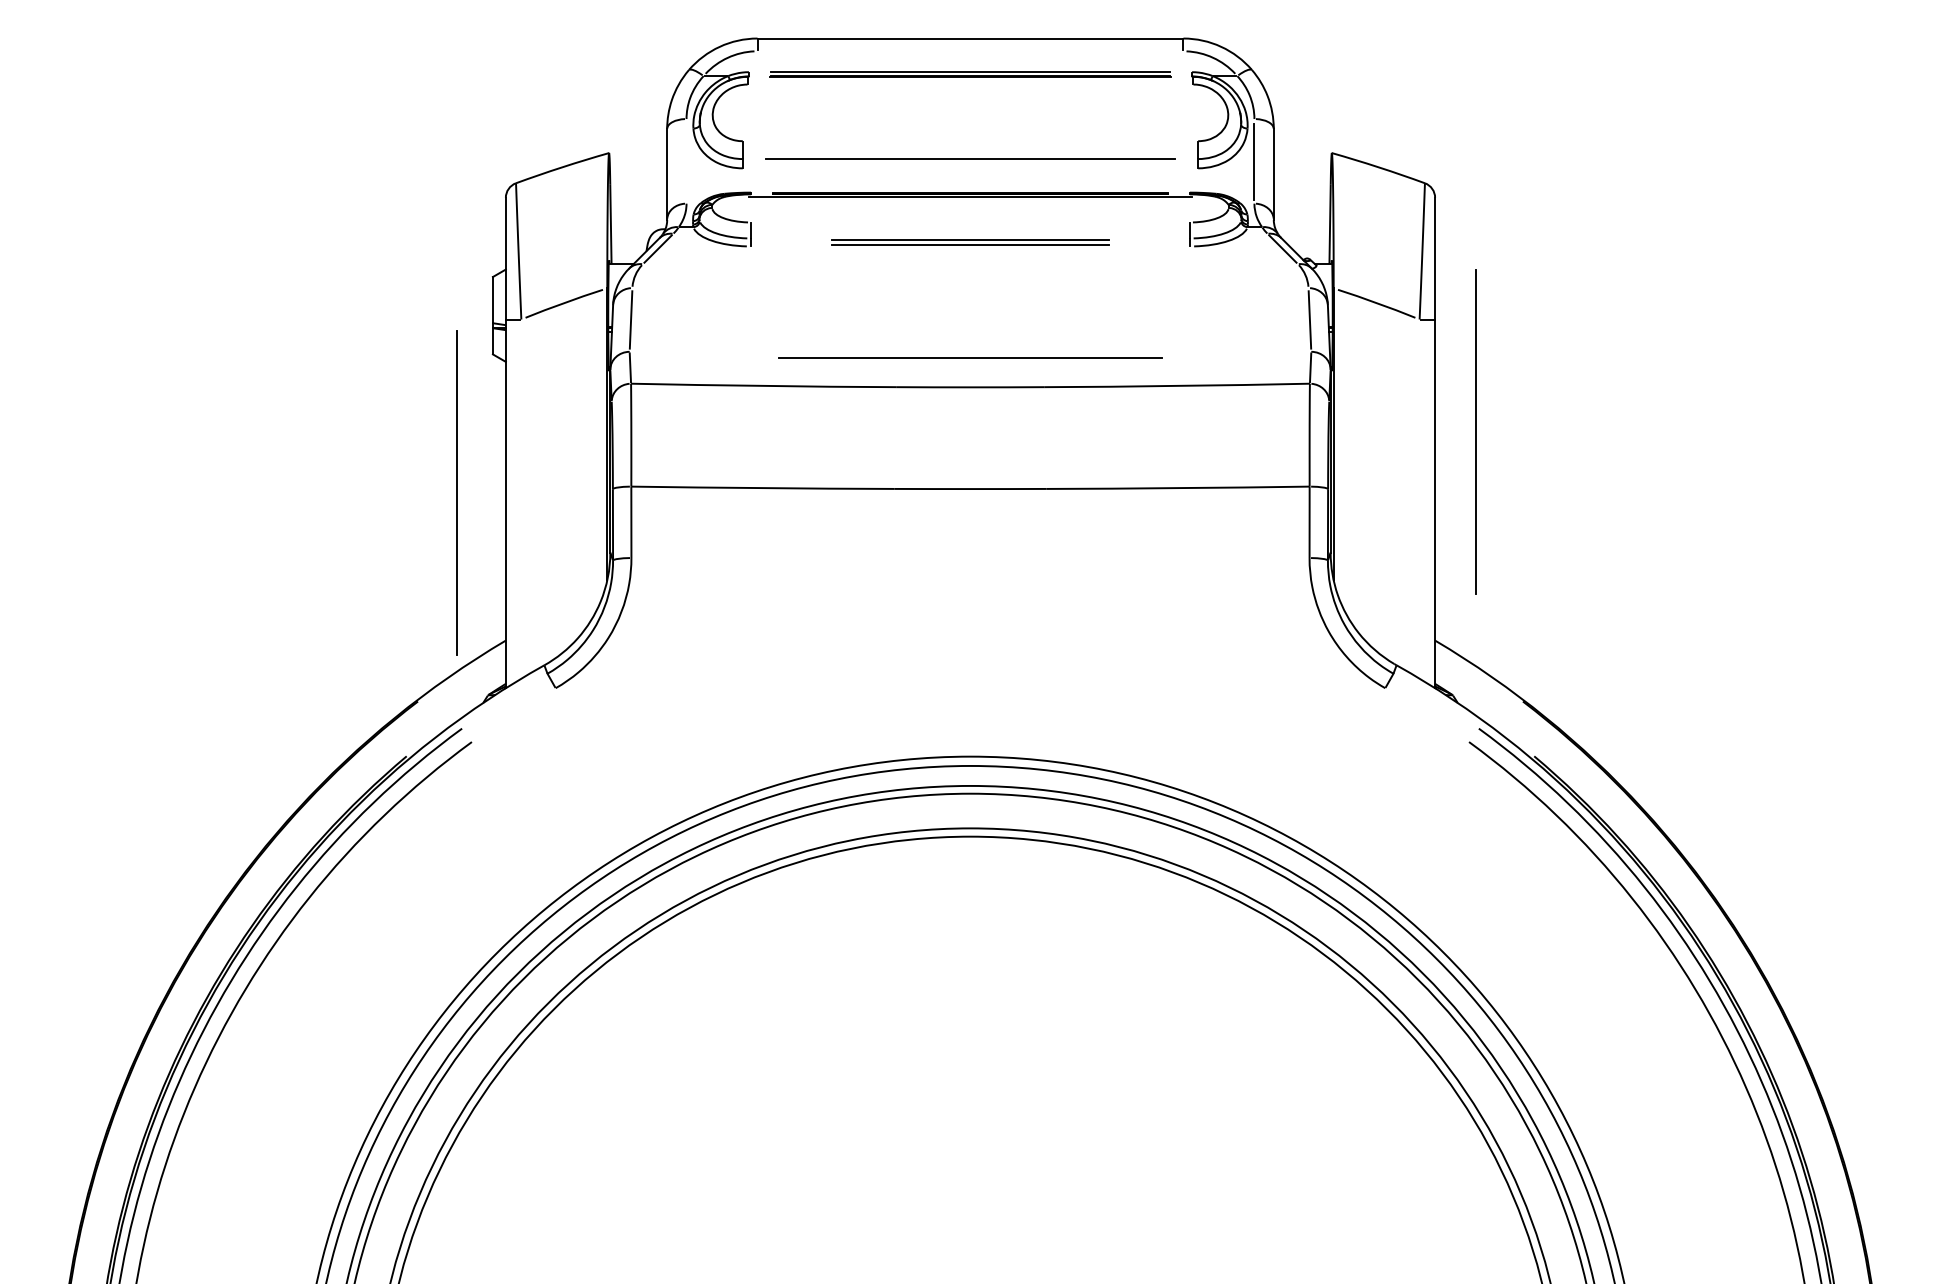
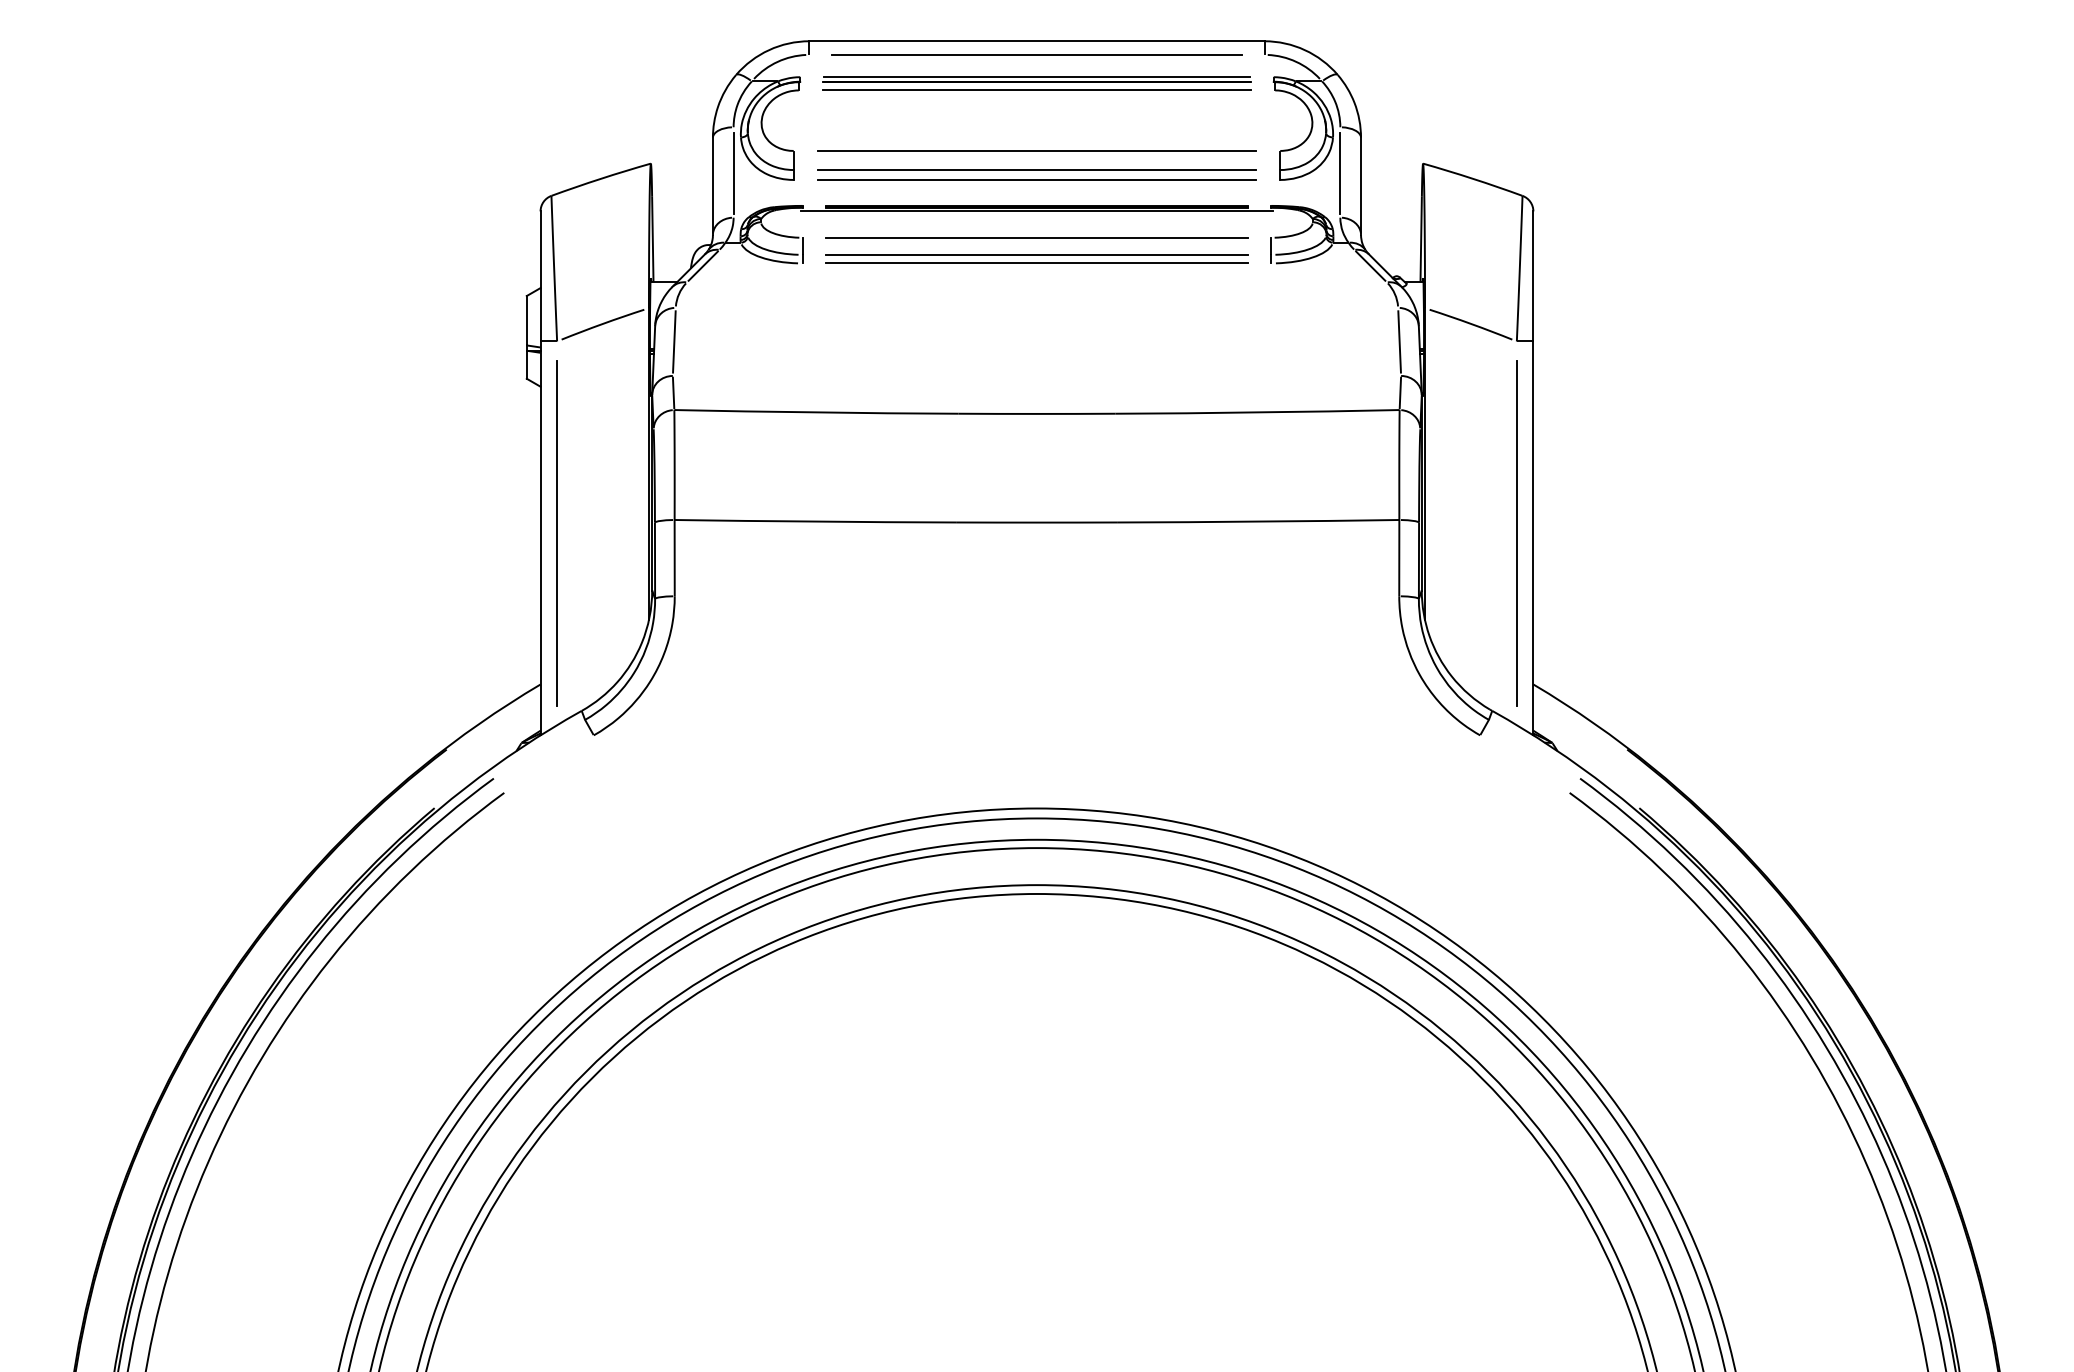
line: (970, 84) -> (1037, 90), added
line: (970, 141) -> (1037, 151), added
line: (686, 162) -> (733, 173), added
line: (970, 168) -> (1037, 180), added
line: (970, 222) -> (1037, 237), added
part: (970, 241) -> (1037, 258), size x1.43
line: (970, 357) -> (1037, 54), moved
line: (1475, 431) -> (1516, 532), moved
line: (456, 492) -> (556, 532), moved

